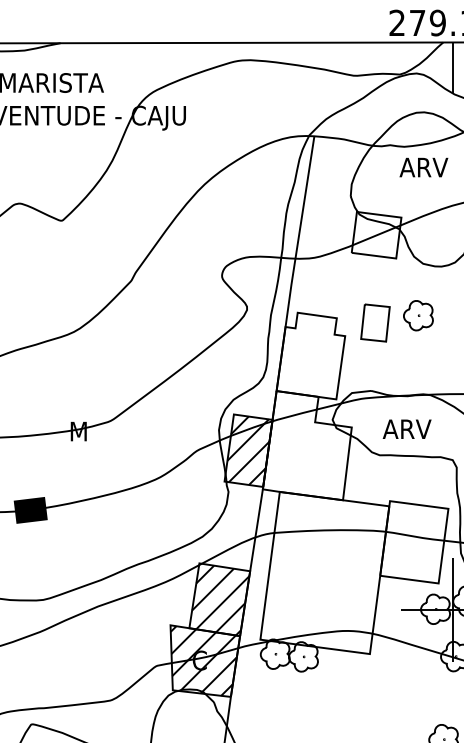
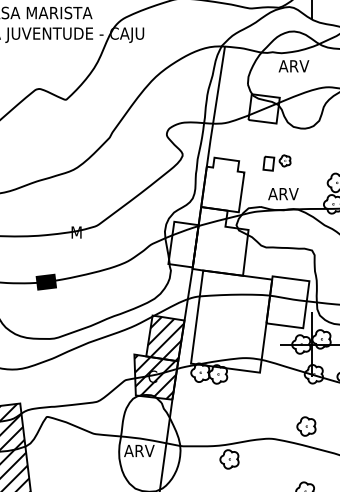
part: (396, 320) -> (276, 162), size x0.6
text: (407, 429) -> (283, 194), moved
hatch: (248, 450) -> (183, 244), removed

